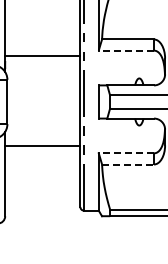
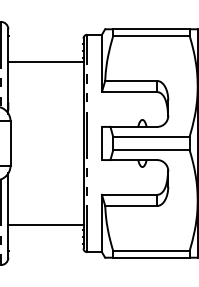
line: (126, 51) -> (129, 92), dashed -> solid
line: (42, 56) -> (45, 62), moved
line: (42, 146) -> (45, 224), moved
line: (126, 153) -> (129, 194), dashed -> solid
line: (128, 165) -> (131, 206), dashed -> solid

